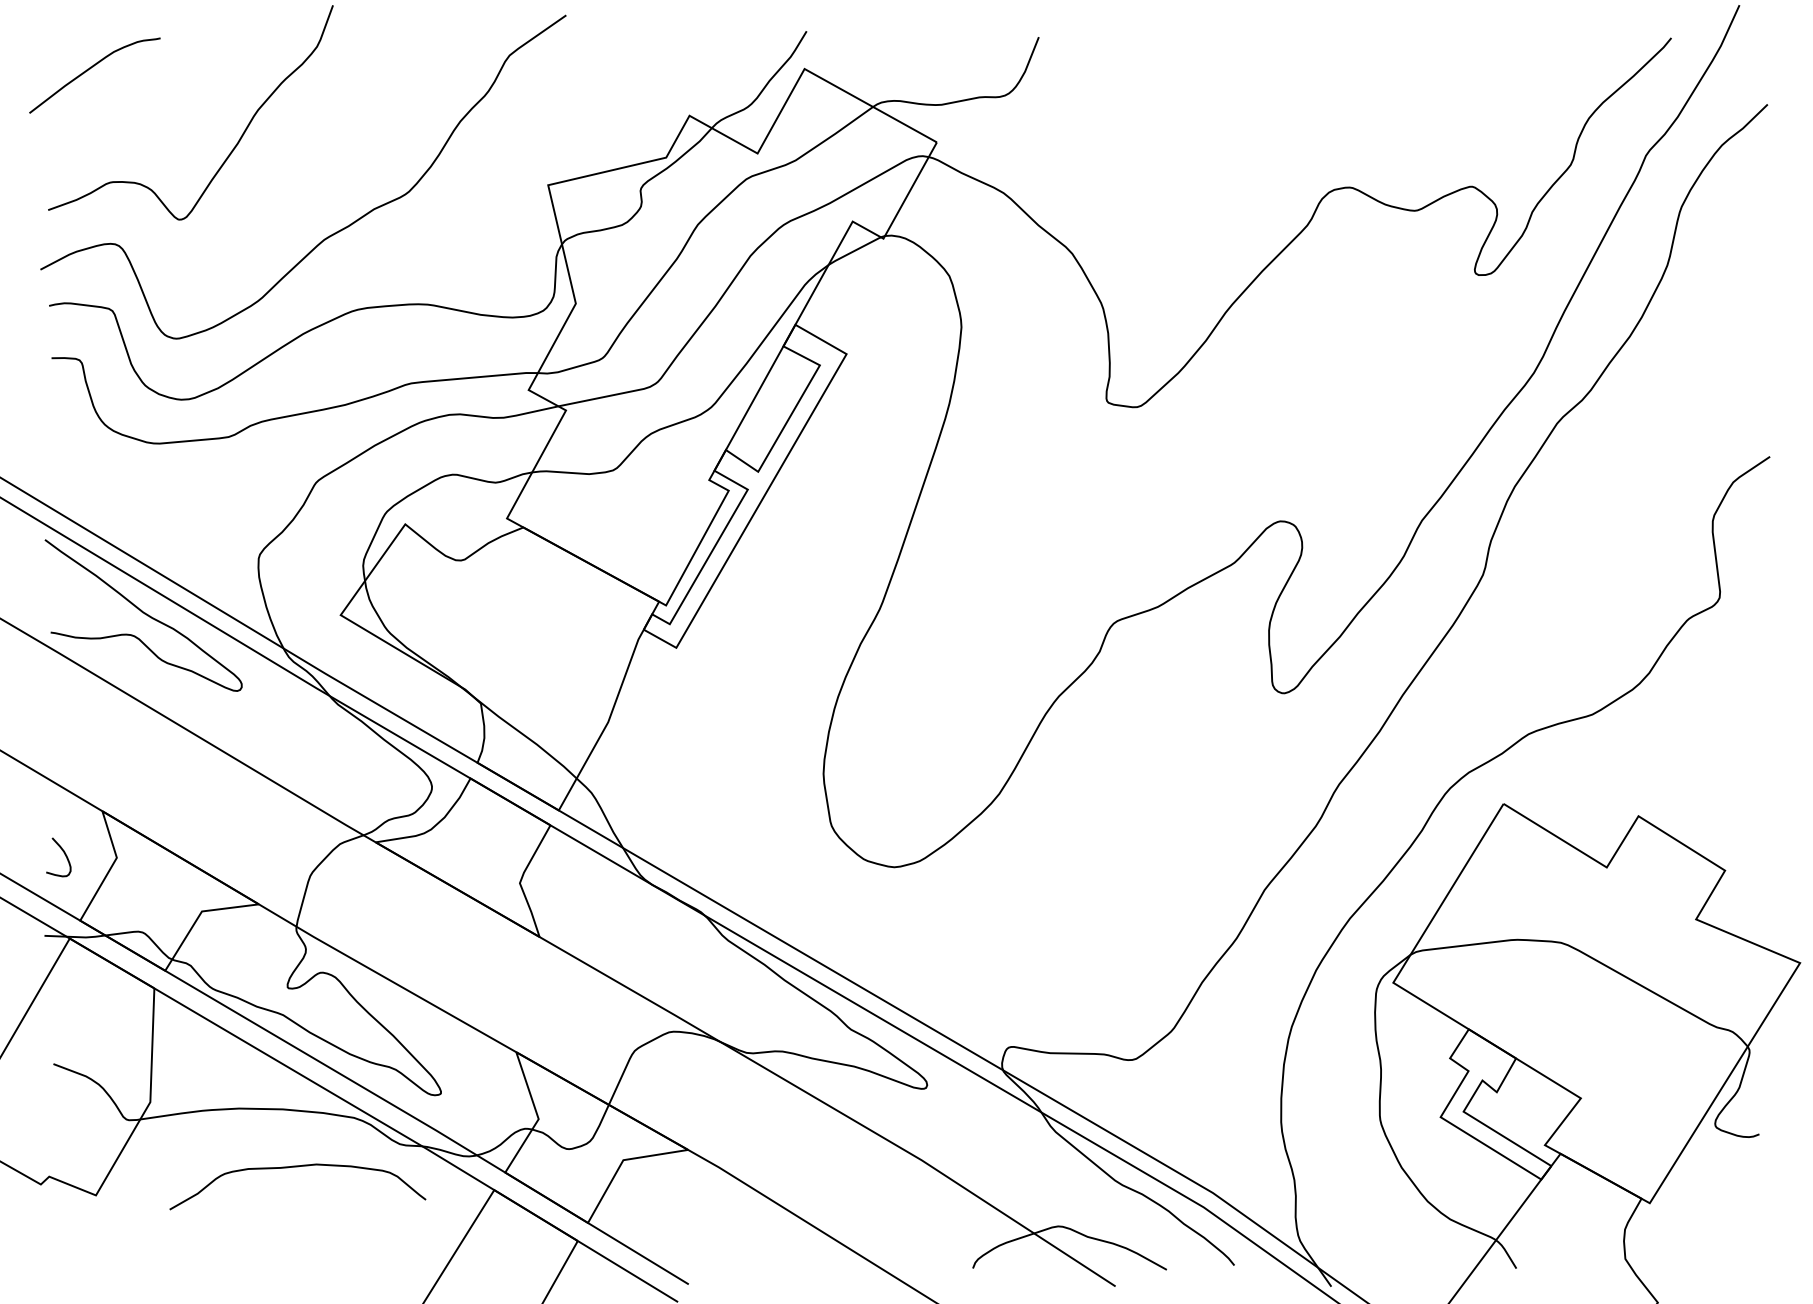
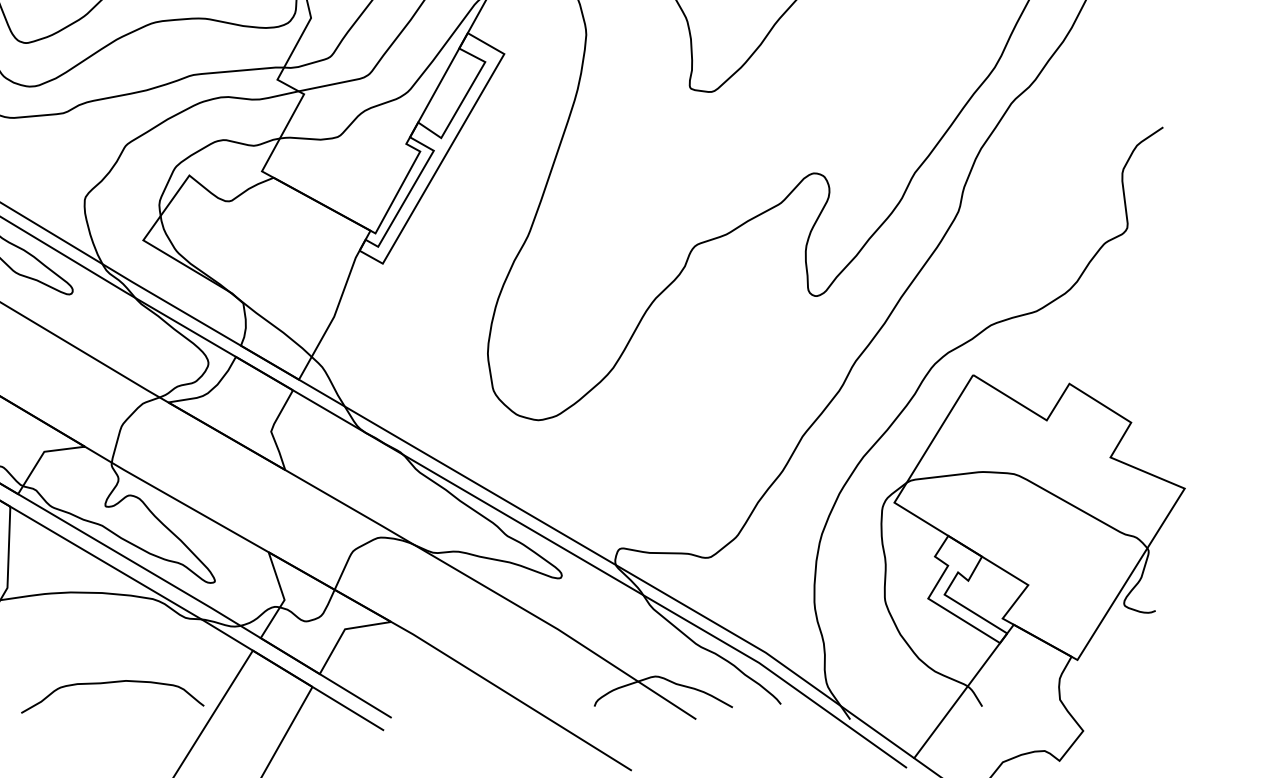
curve: (297, 1167) -> (112, 683), moved

